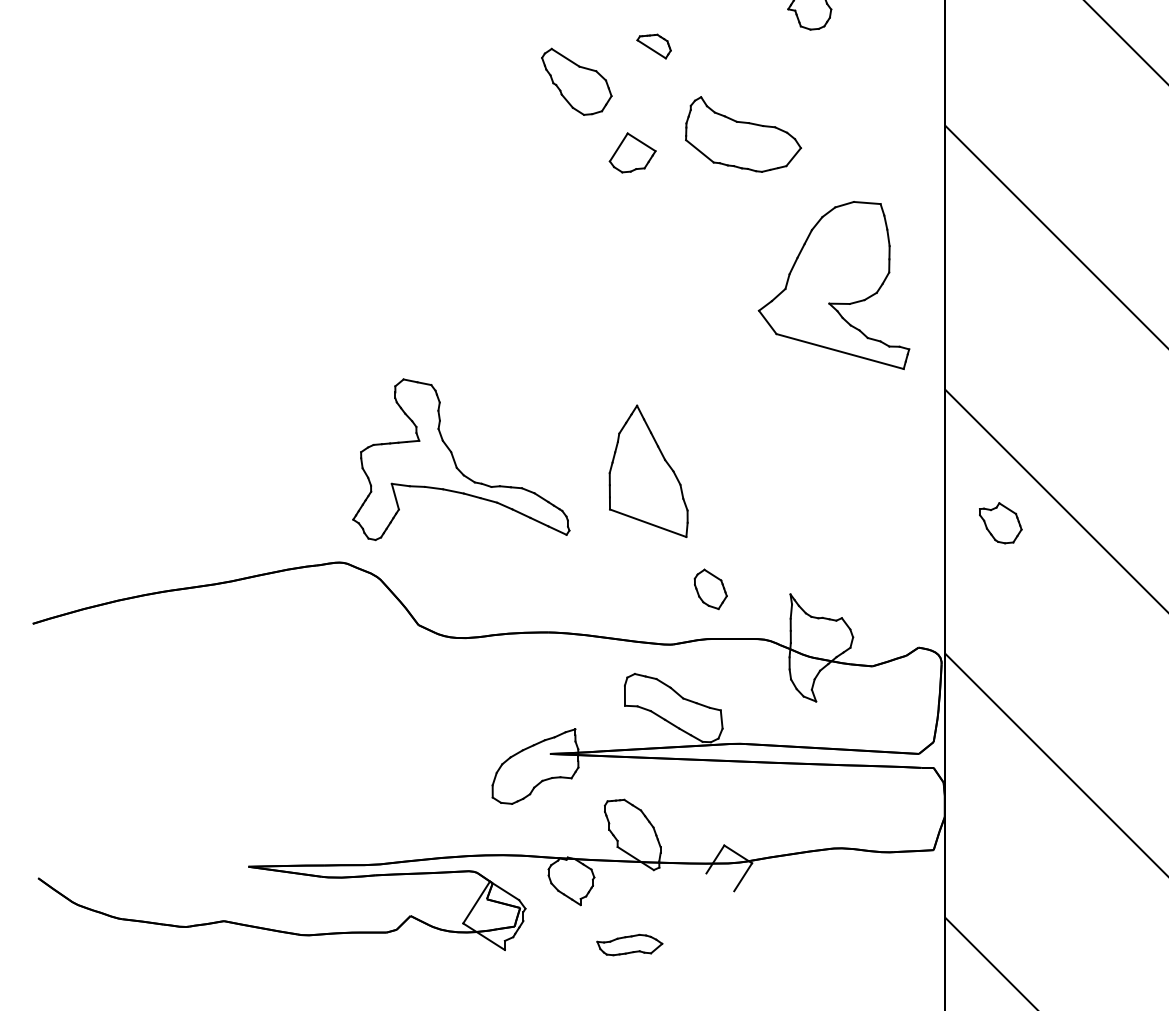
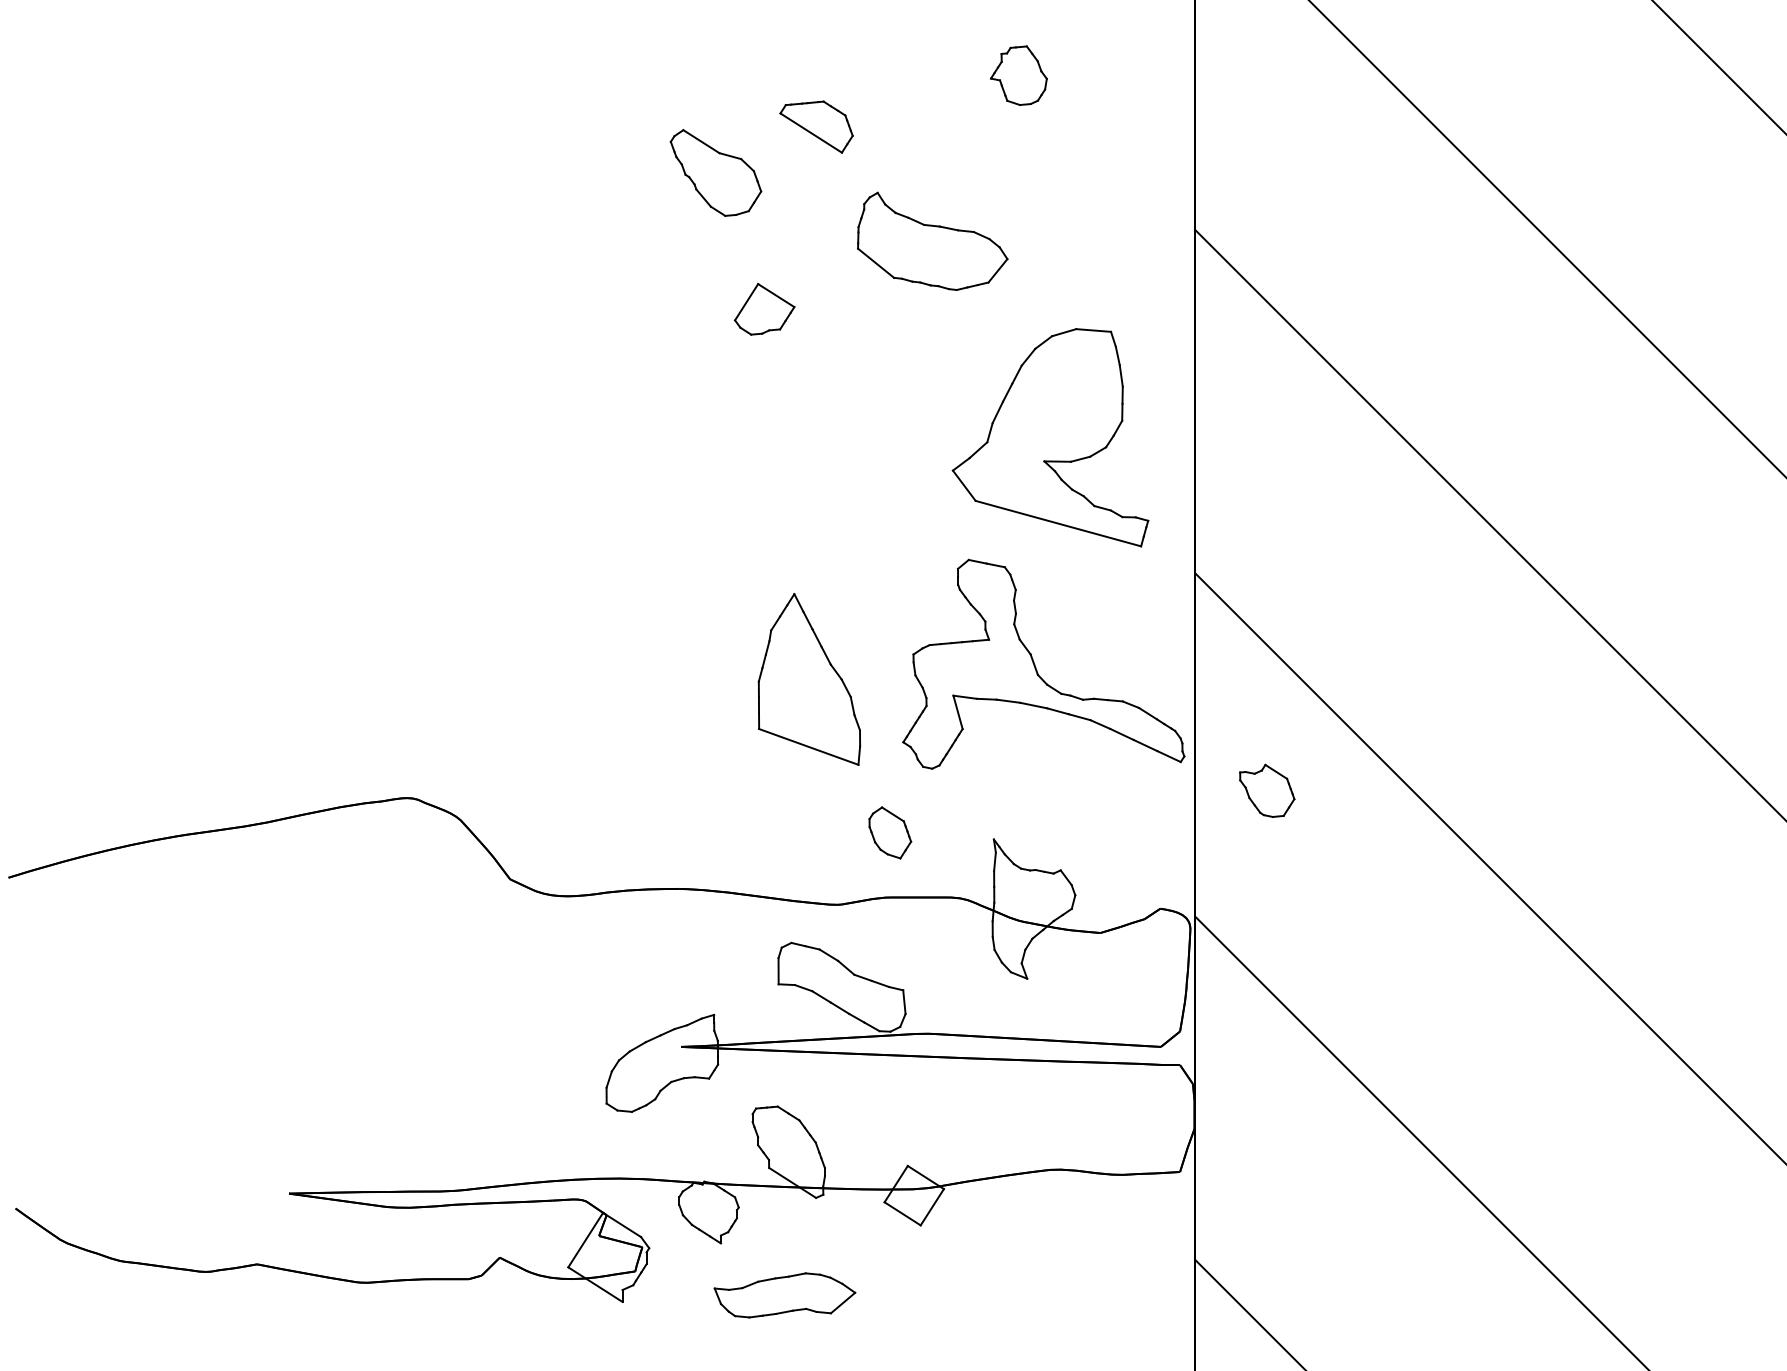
part: (654, 46) -> (816, 126), size x1.67
part: (632, 153) -> (764, 309), moved
part: (454, 459) -> (1035, 664), moved
part: (1000, 522) -> (1267, 790), moved
line: (720, 882) -> (902, 1213), added
part: (629, 945) -> (784, 1295), size x1.67

